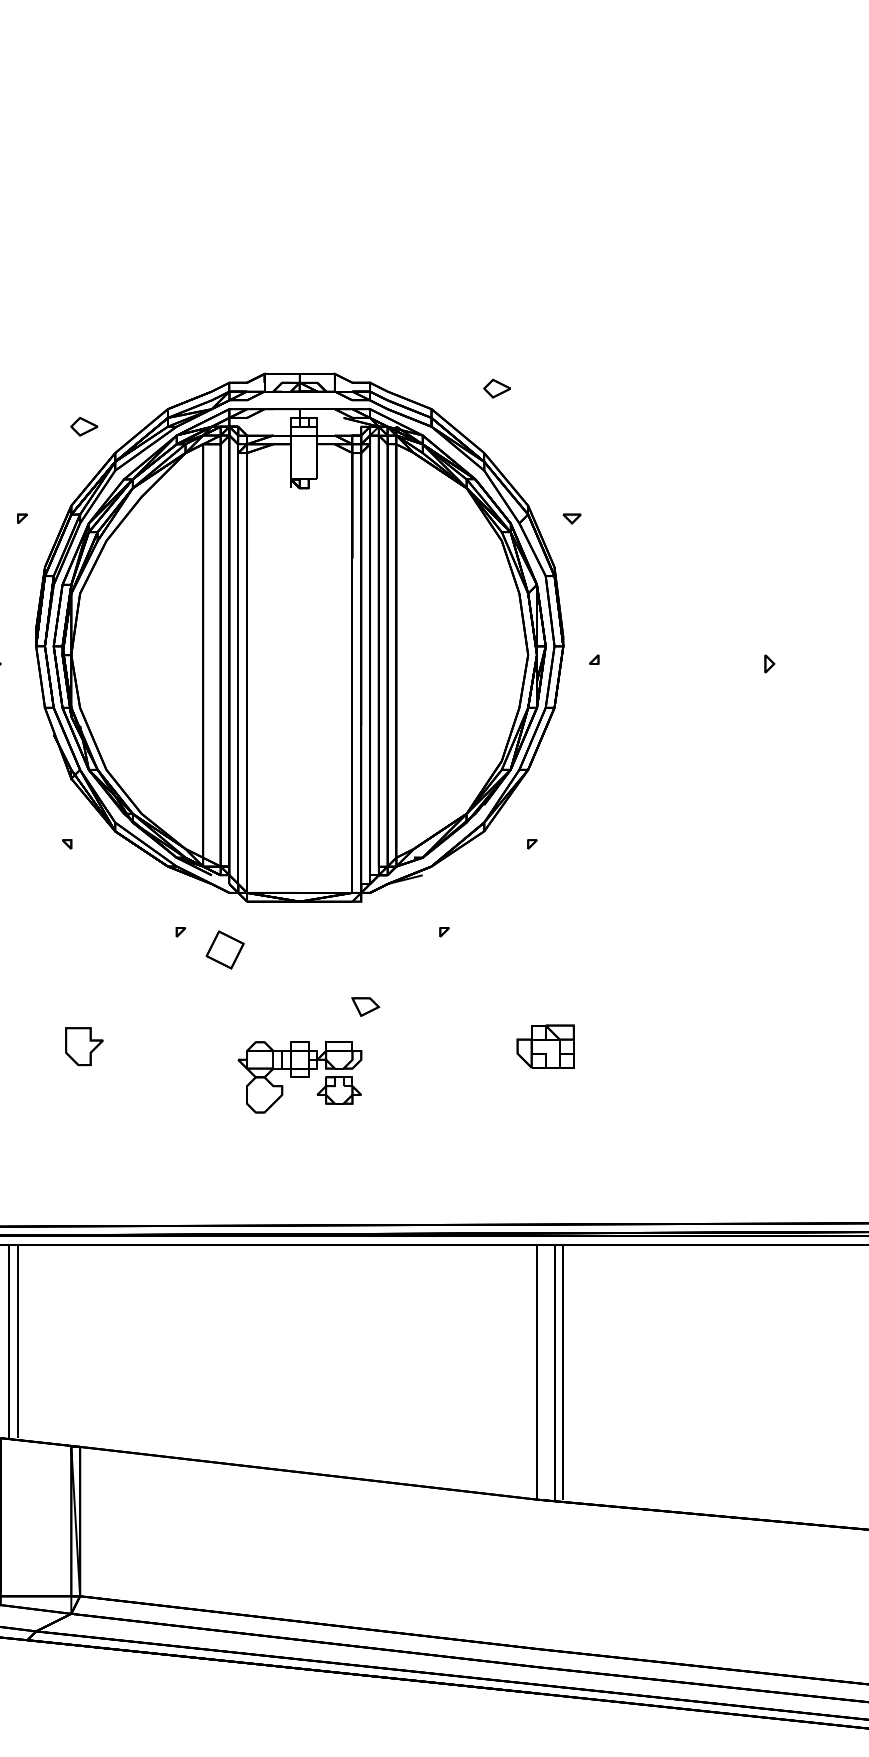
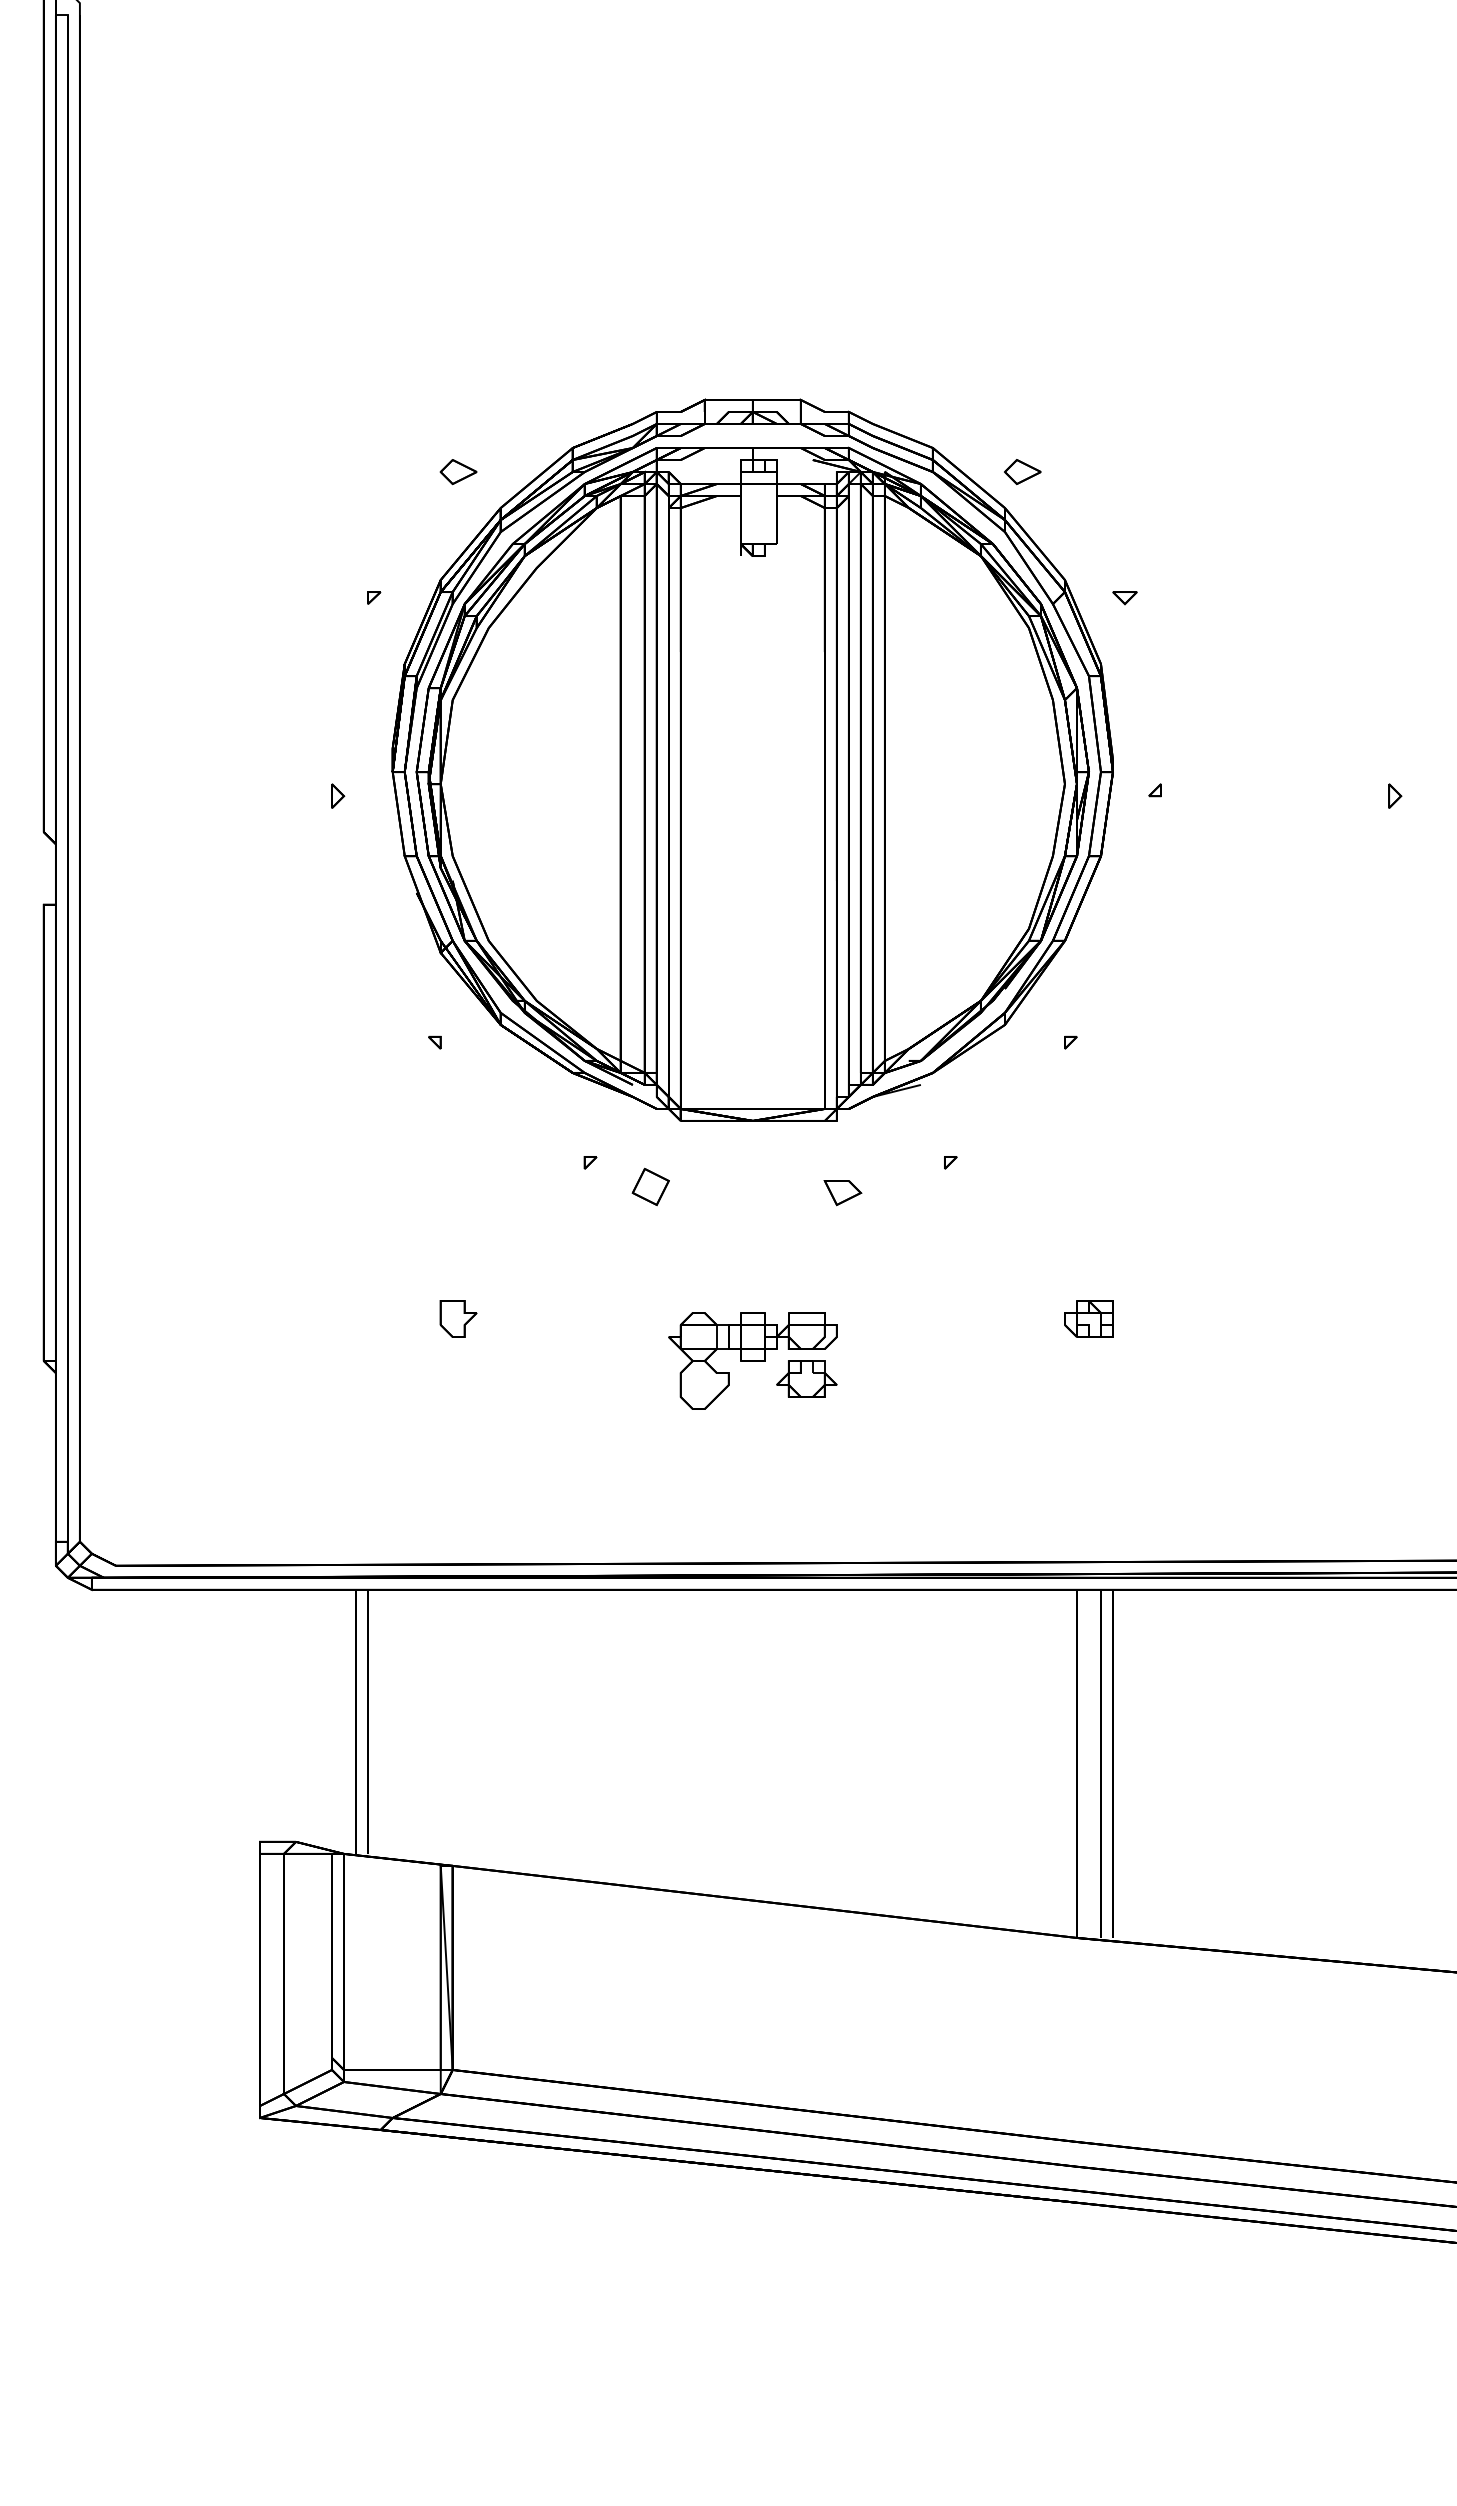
part: (497, 388) -> (1022, 471), moved
part: (224, 949) -> (650, 1186), size x0.71
part: (365, 1007) -> (842, 1193), moved
part: (84, 1046) -> (458, 1318), size x0.71
part: (545, 1046) -> (1088, 1318), size x0.62

